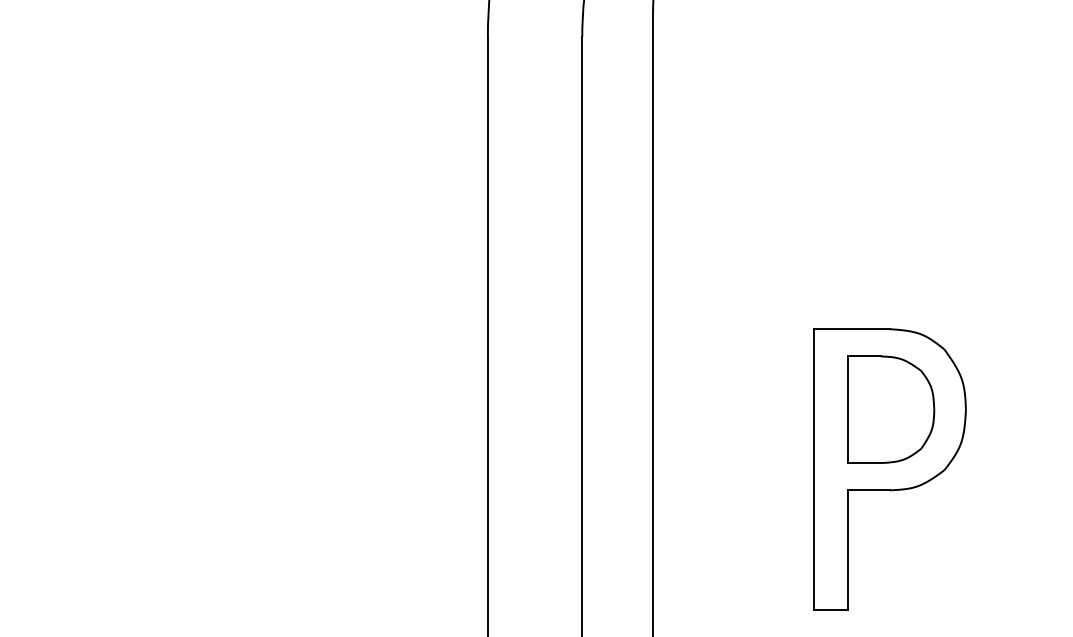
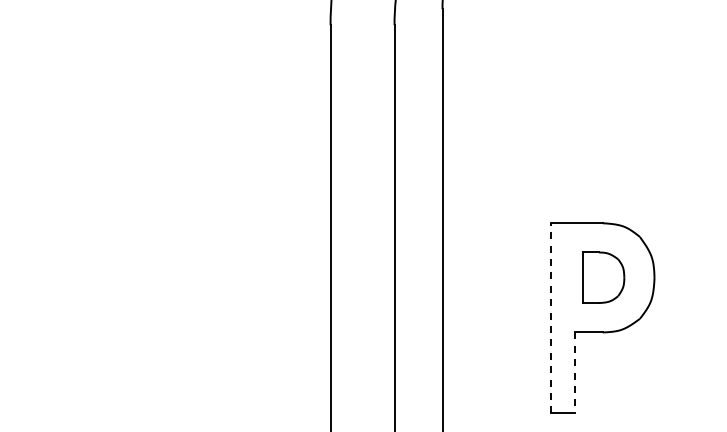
part: (890, 409) -> (603, 277), size x0.7
line: (813, 468) -> (551, 317), solid -> dashed
line: (847, 550) -> (574, 373), solid -> dashed

